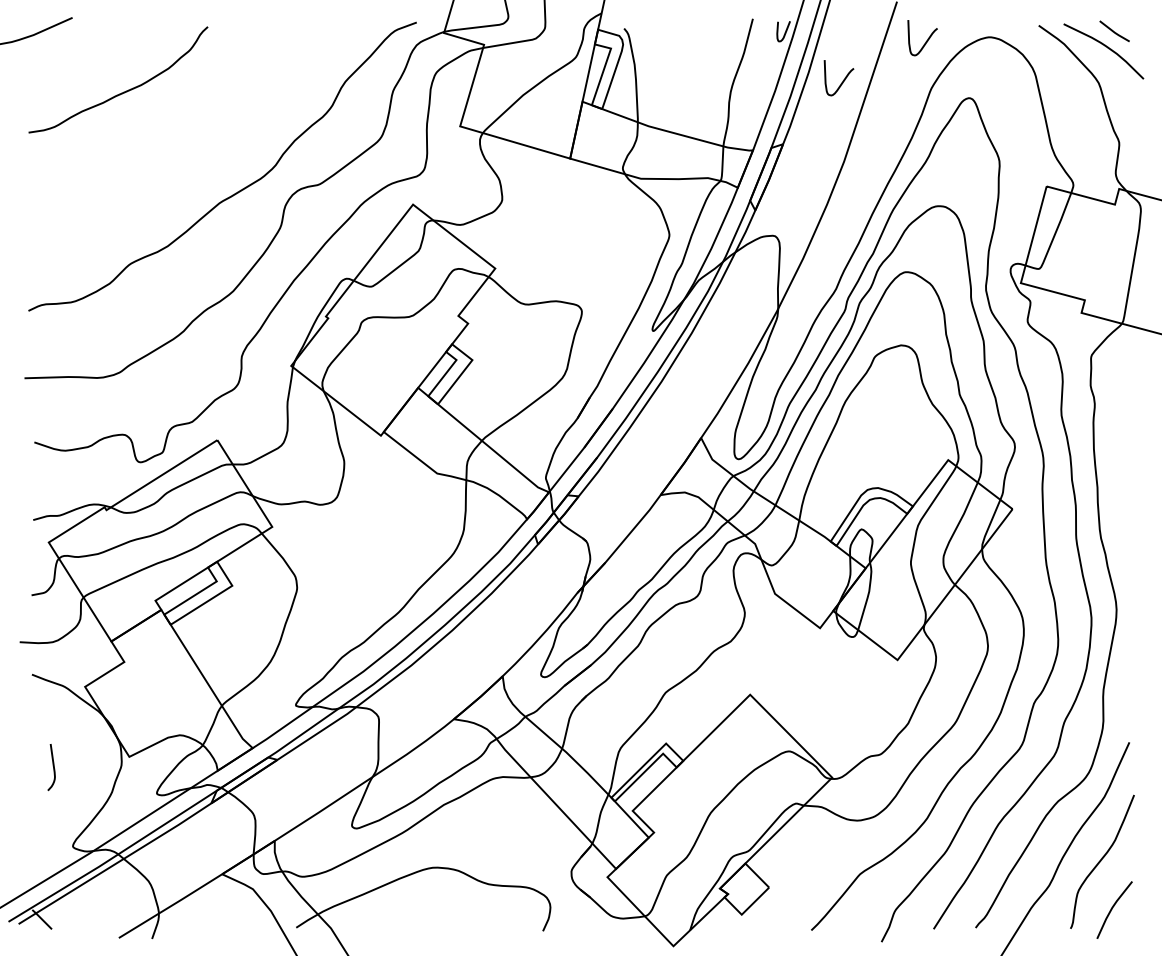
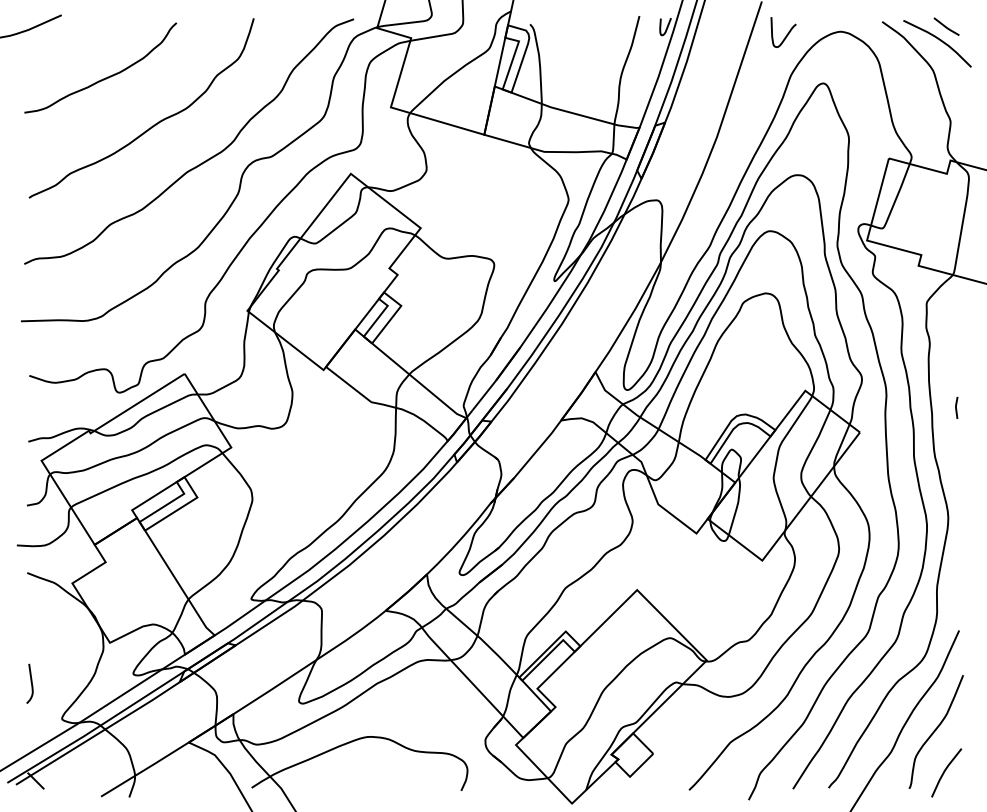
curve: (842, 80) -> (715, 68), removed
curve: (179, 147) -> (152, 125), added
line: (1126, 479) -> (956, 407), added
curve: (52, 765) -> (30, 682), moved

